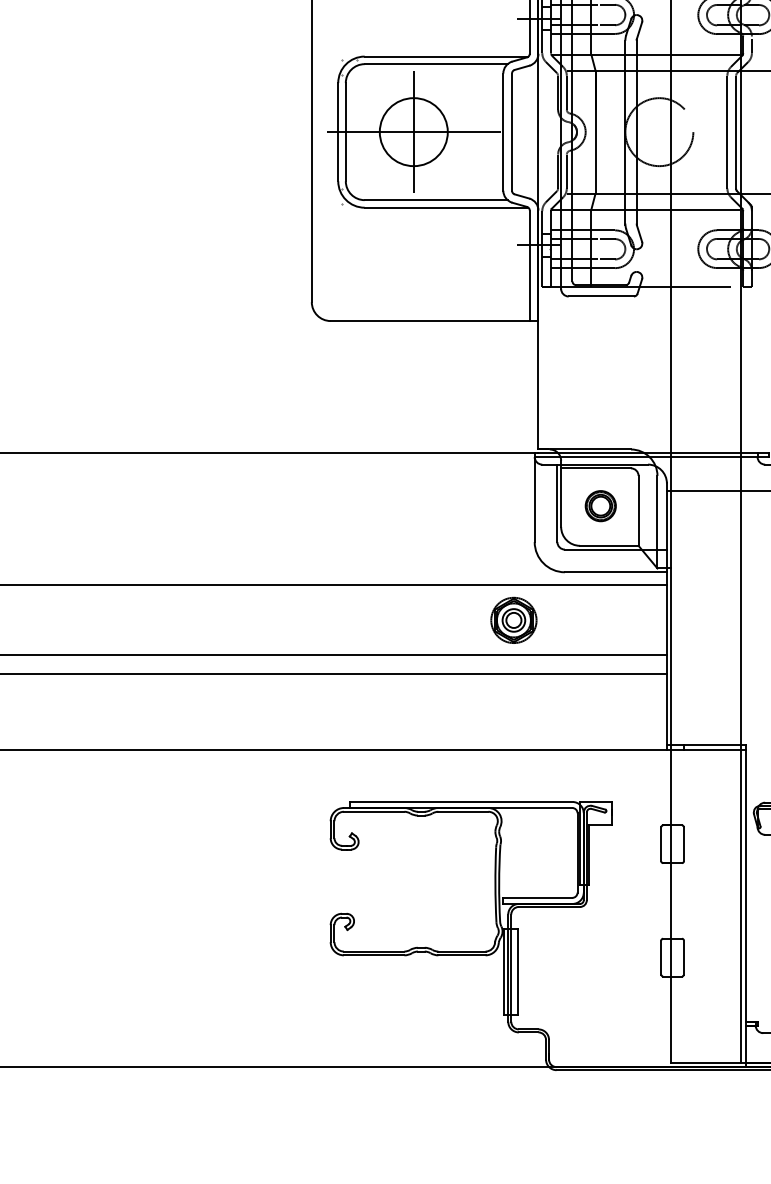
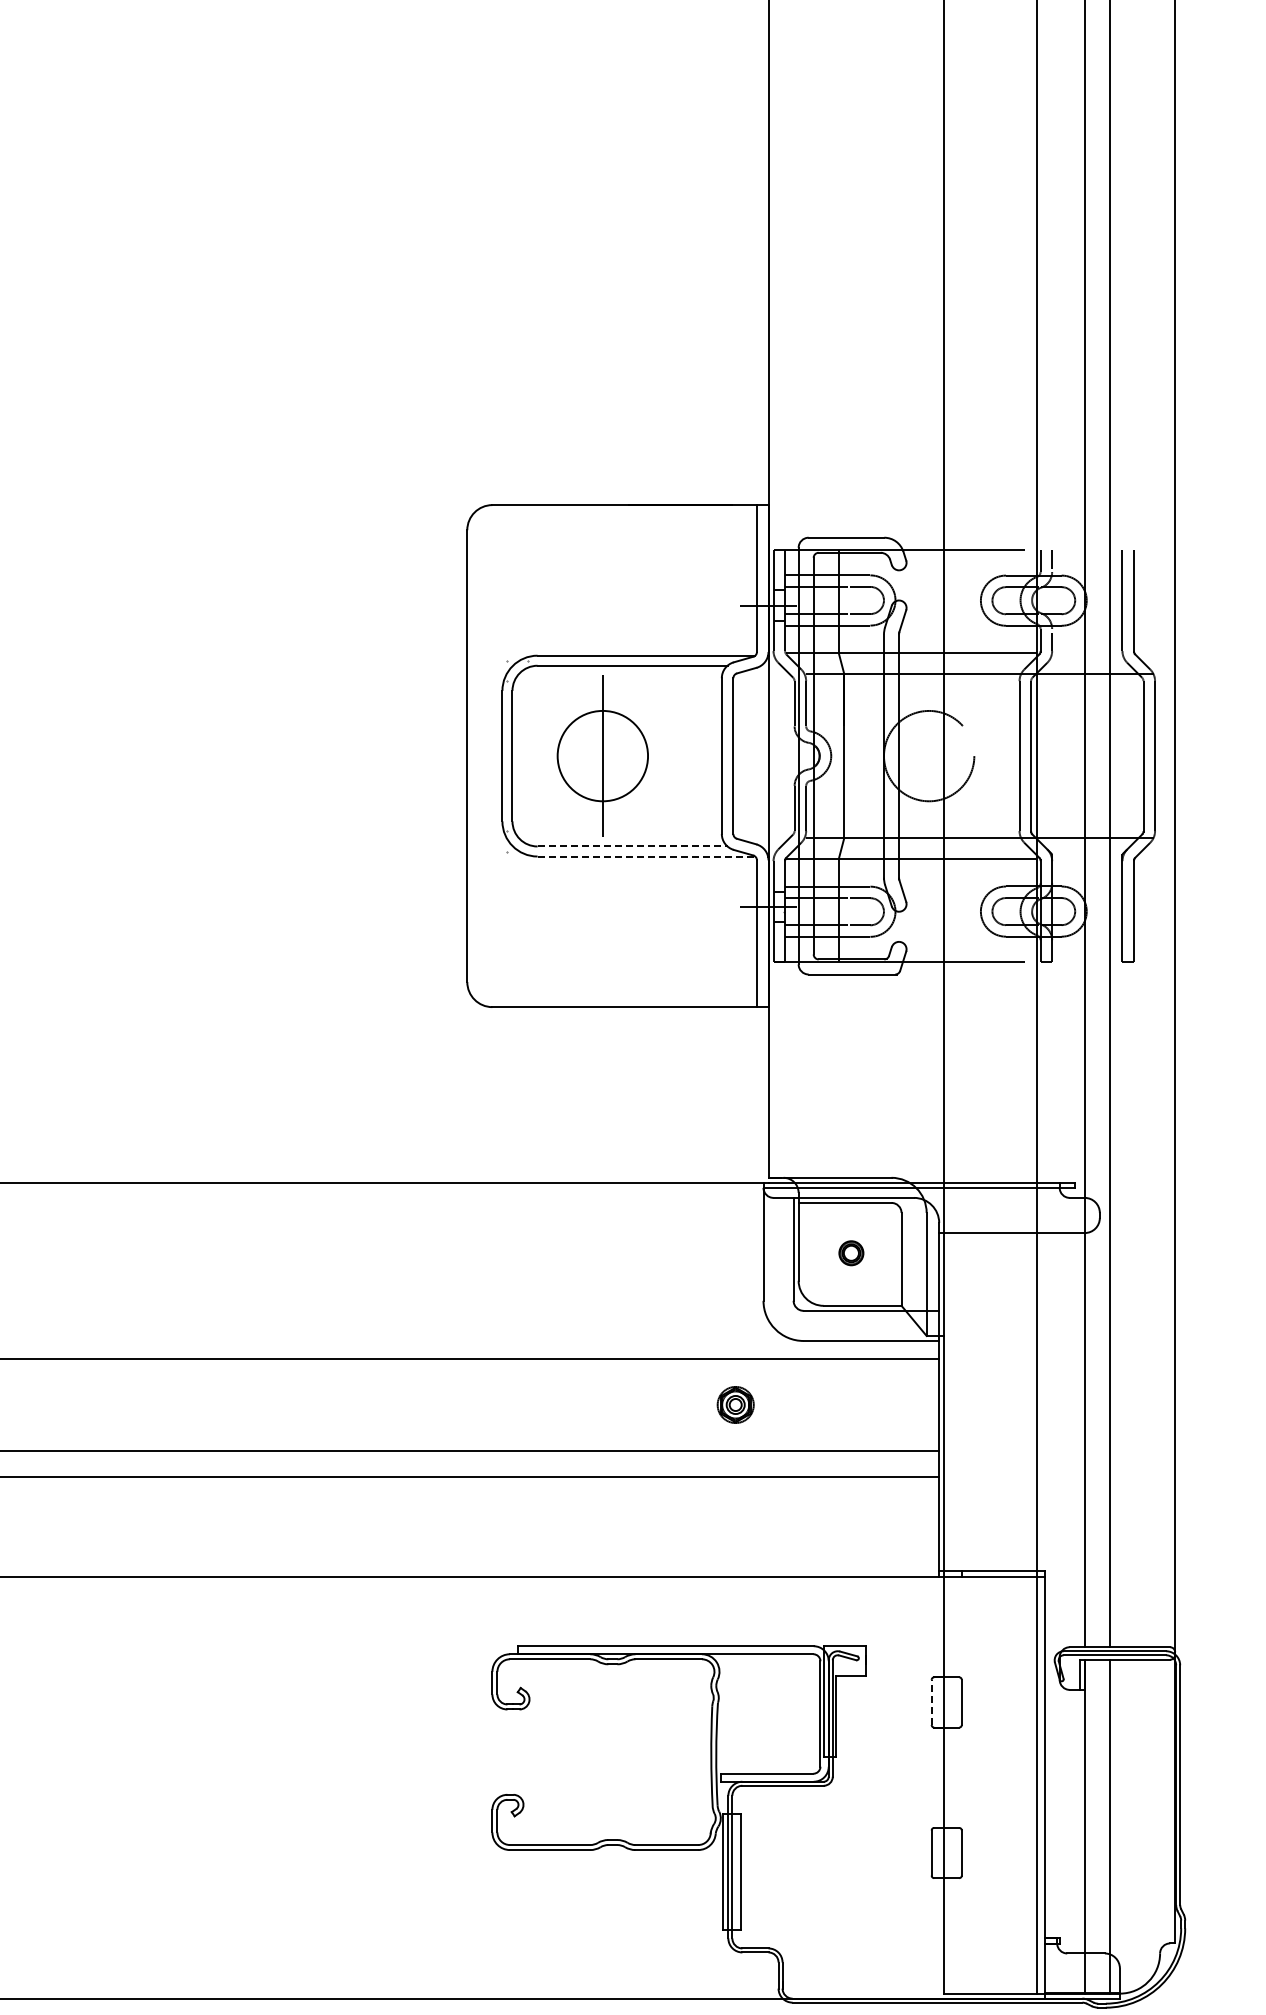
line: (413, 132) -> (602, 756), removed
line: (436, 200) -> (632, 846), solid -> dashed
line: (446, 207) -> (646, 856), solid -> dashed
part: (600, 506) -> (851, 1253), size x0.6
part: (513, 620) -> (735, 1404), size x0.6
line: (661, 844) -> (931, 1702), solid -> dashed

